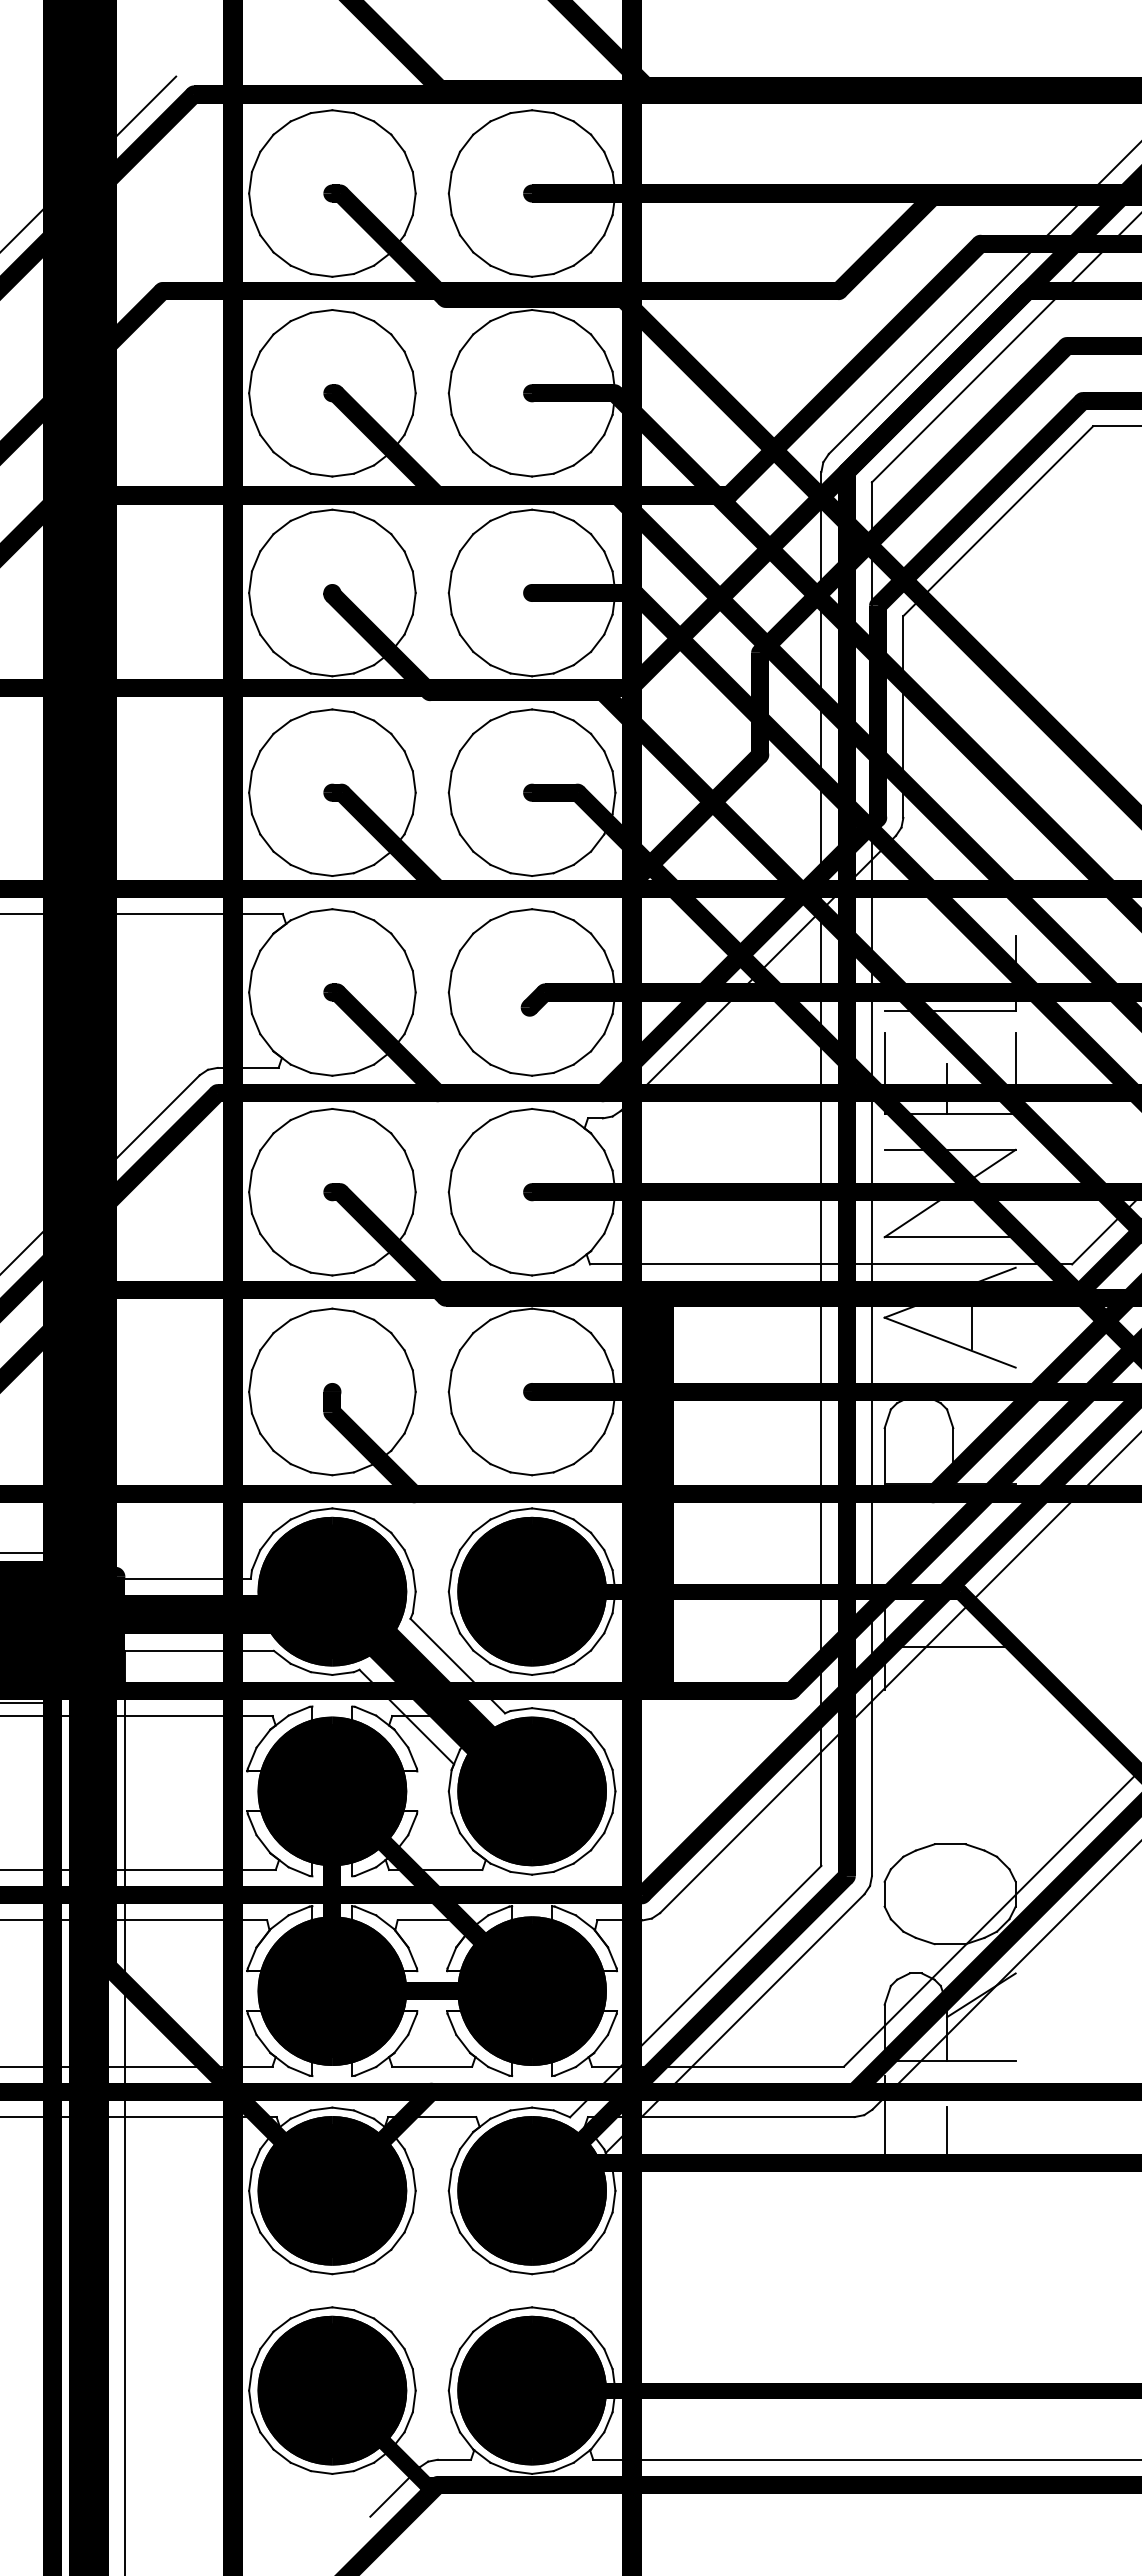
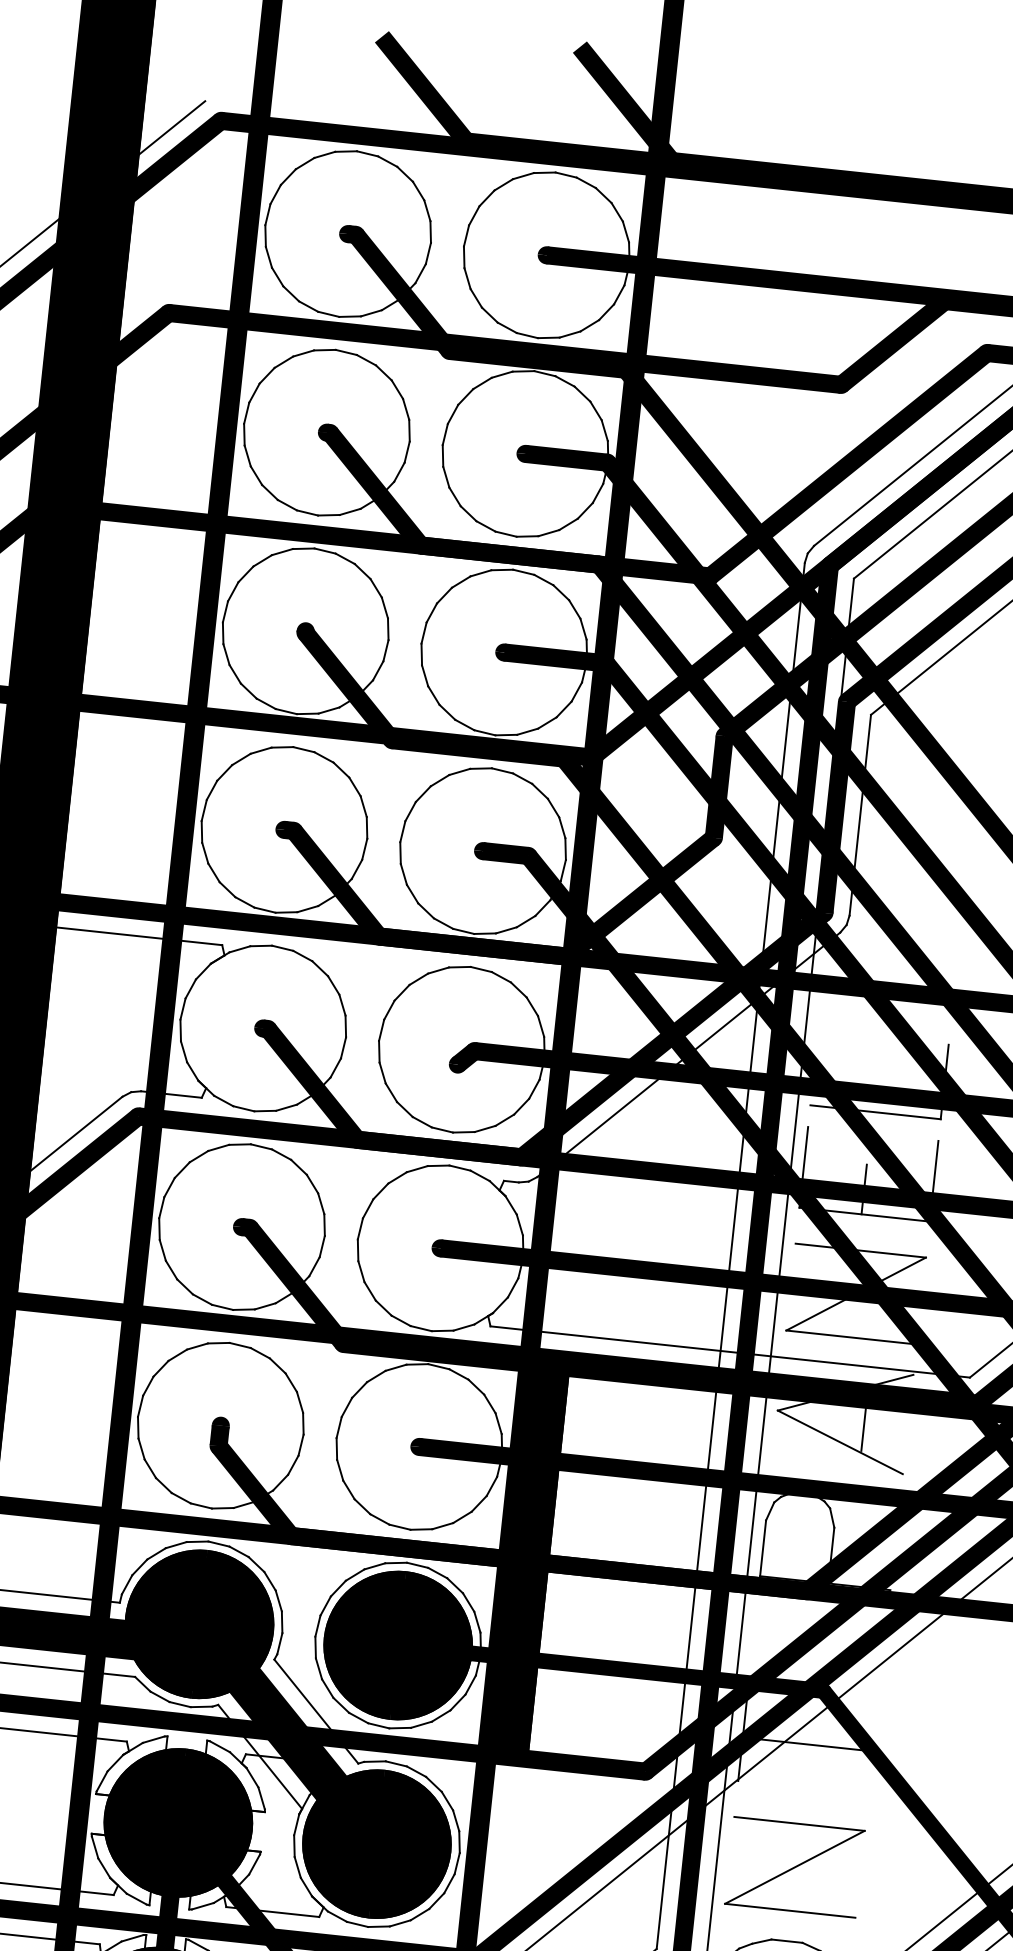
part: (949, 1769) -> (794, 1866), added

